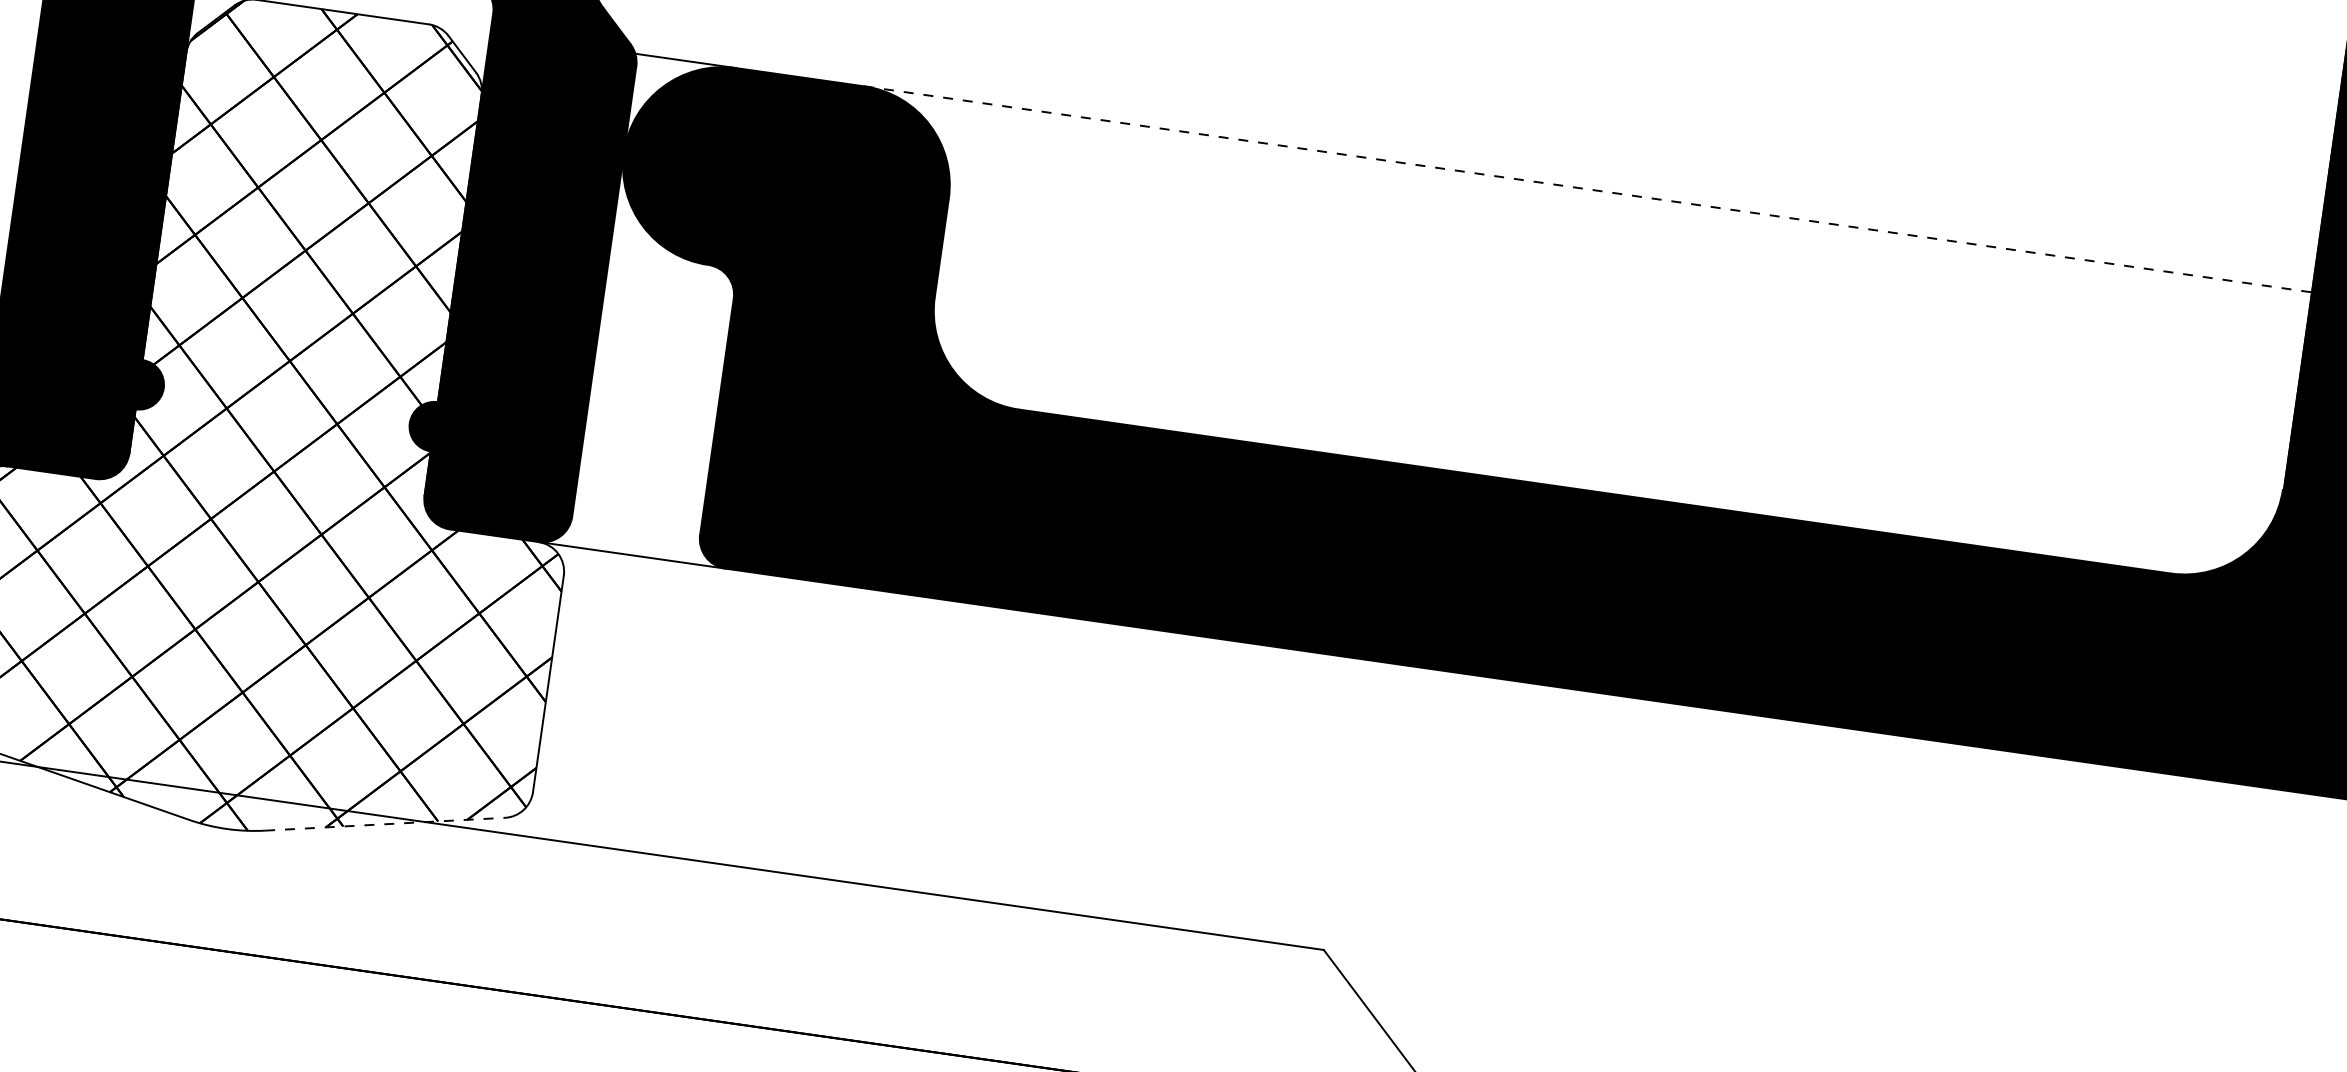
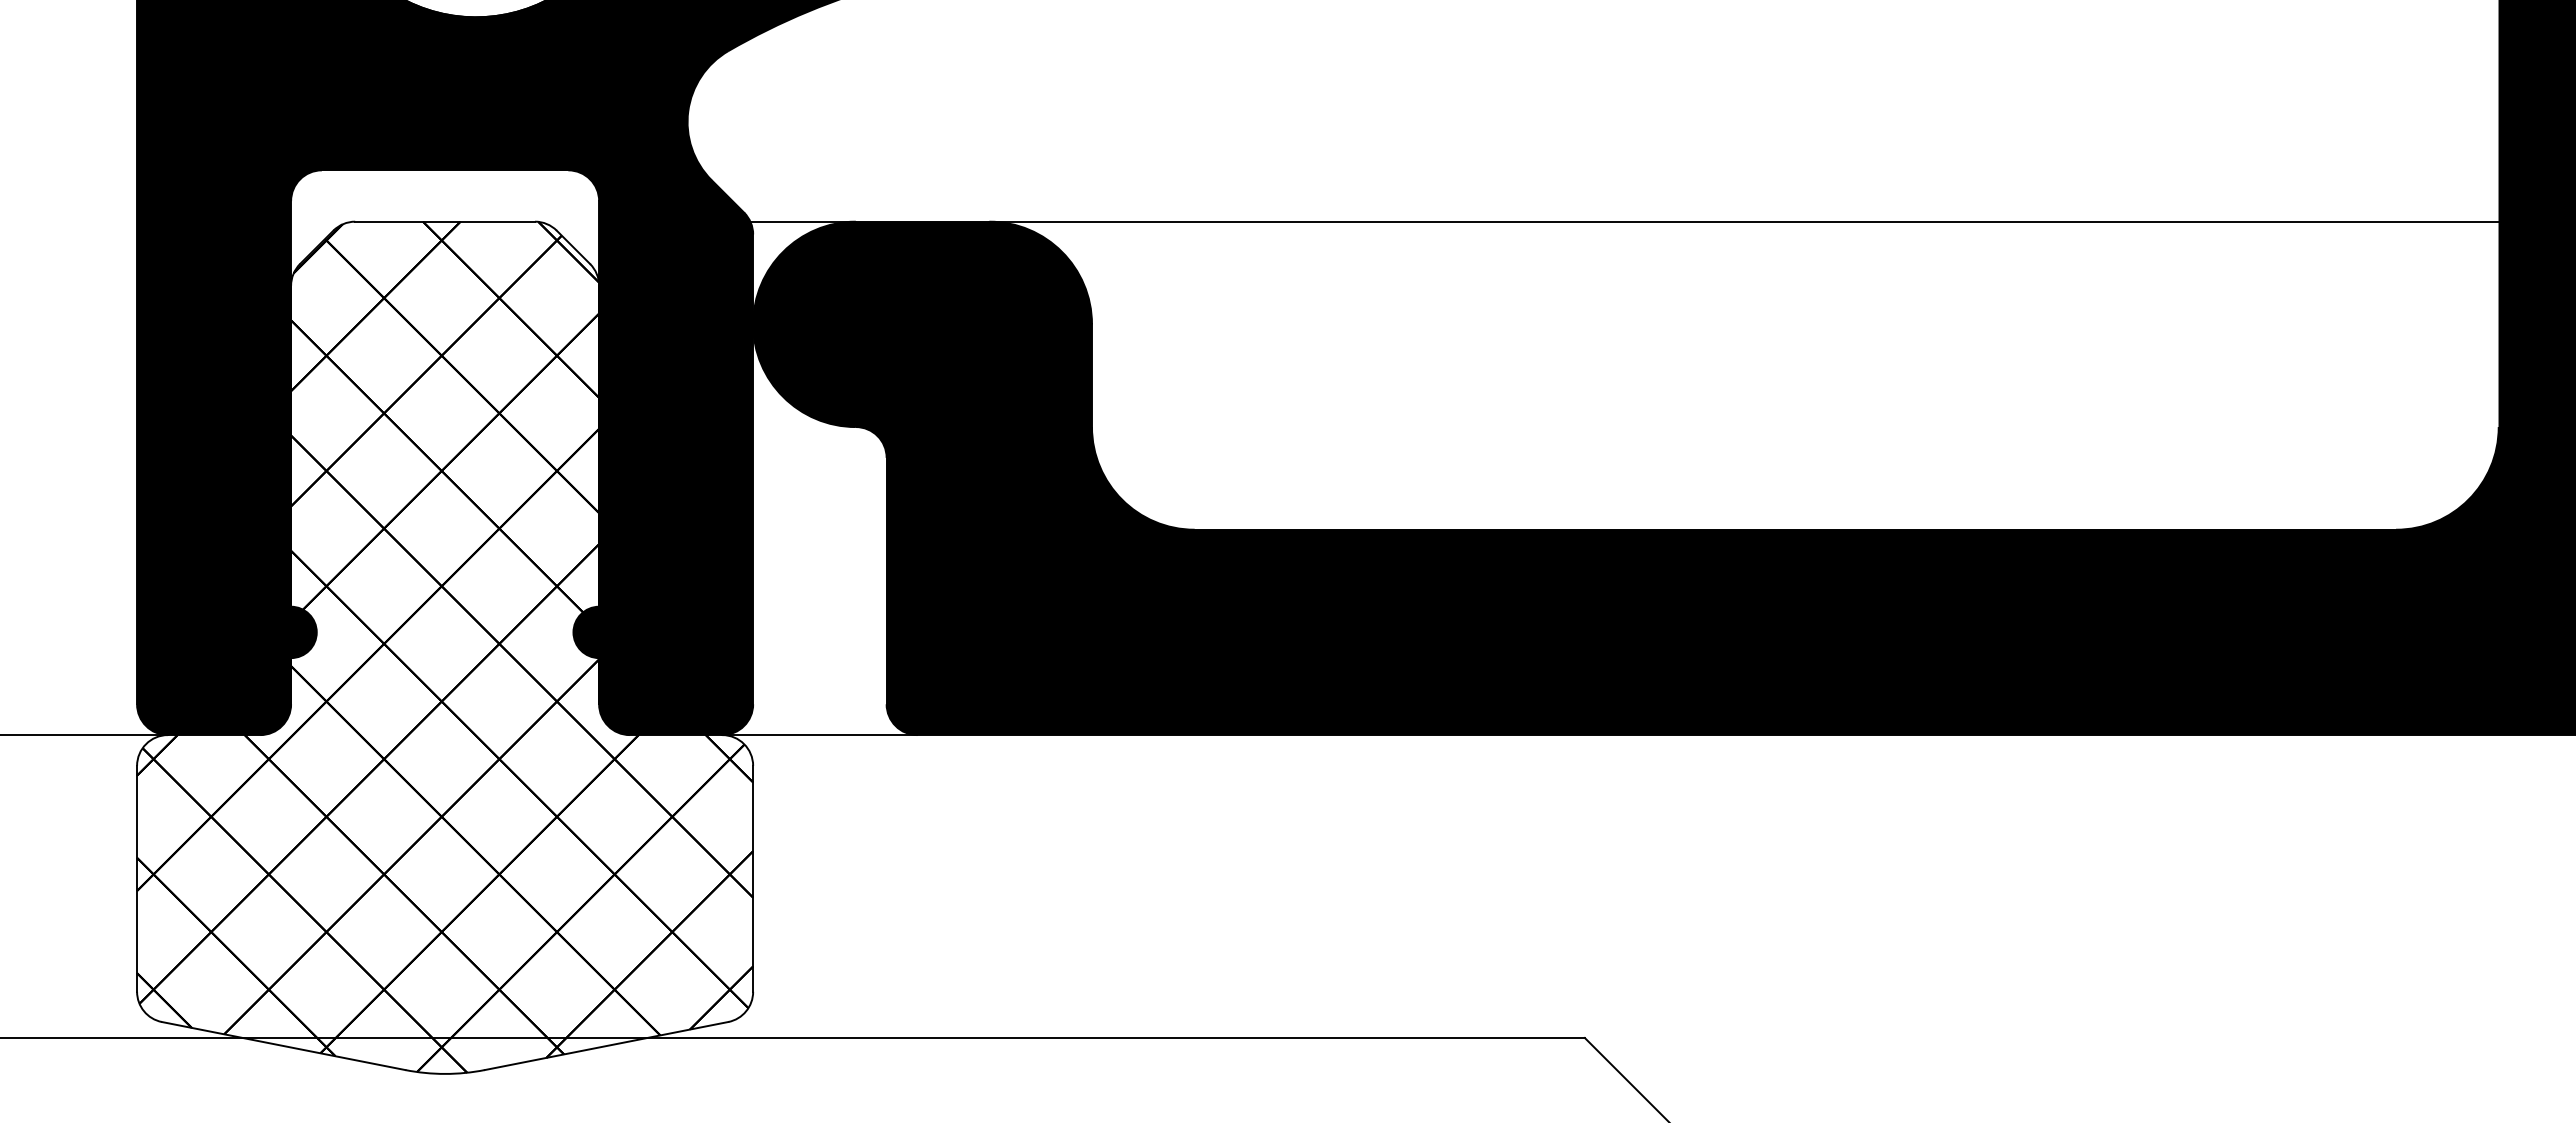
line: (1588, 189) -> (1744, 221), dashed -> solid
line: (386, 823) -> (607, 1045), dashed -> solid

